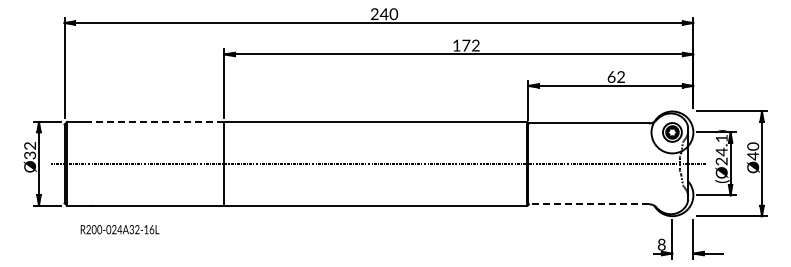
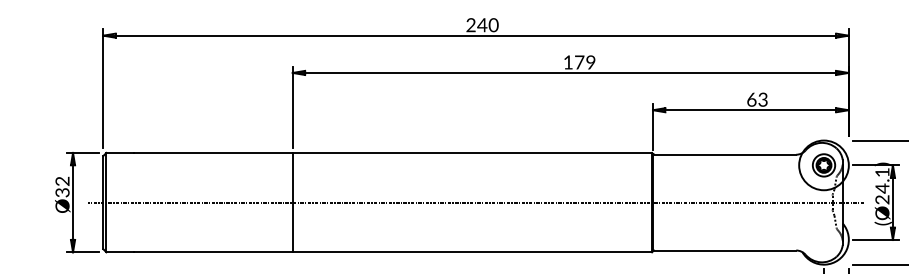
text: (475, 46) -> (590, 63), 172 -> 179
text: (620, 78) -> (762, 101), 62 -> 63
line: (157, 121) -> (213, 152), dashed -> solid
line: (589, 204) -> (725, 250), dashed -> solid

